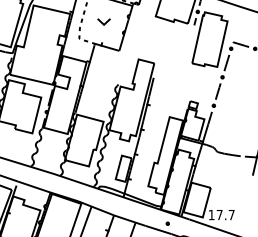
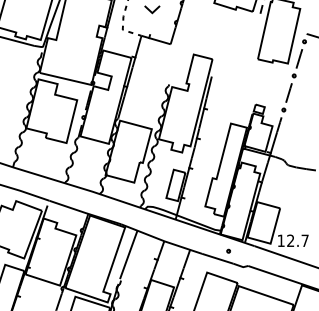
text: (219, 214) -> (290, 240), 17.7 -> 12.7

